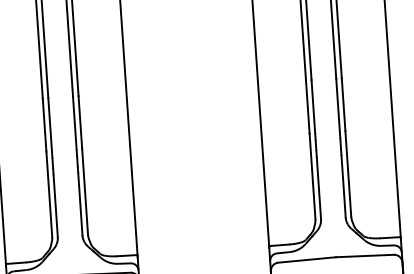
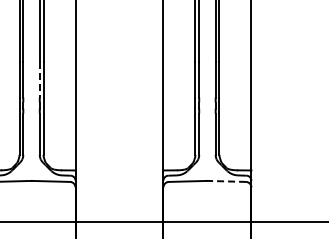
line: (74, 122) -> (39, 79), solid -> dashed
line: (364, 256) -> (226, 181), solid -> dashed

